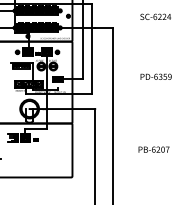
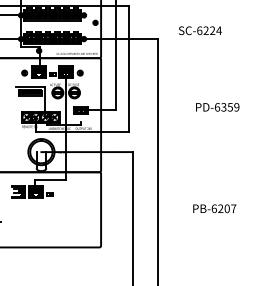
text: (155, 16) -> (200, 30), moved

